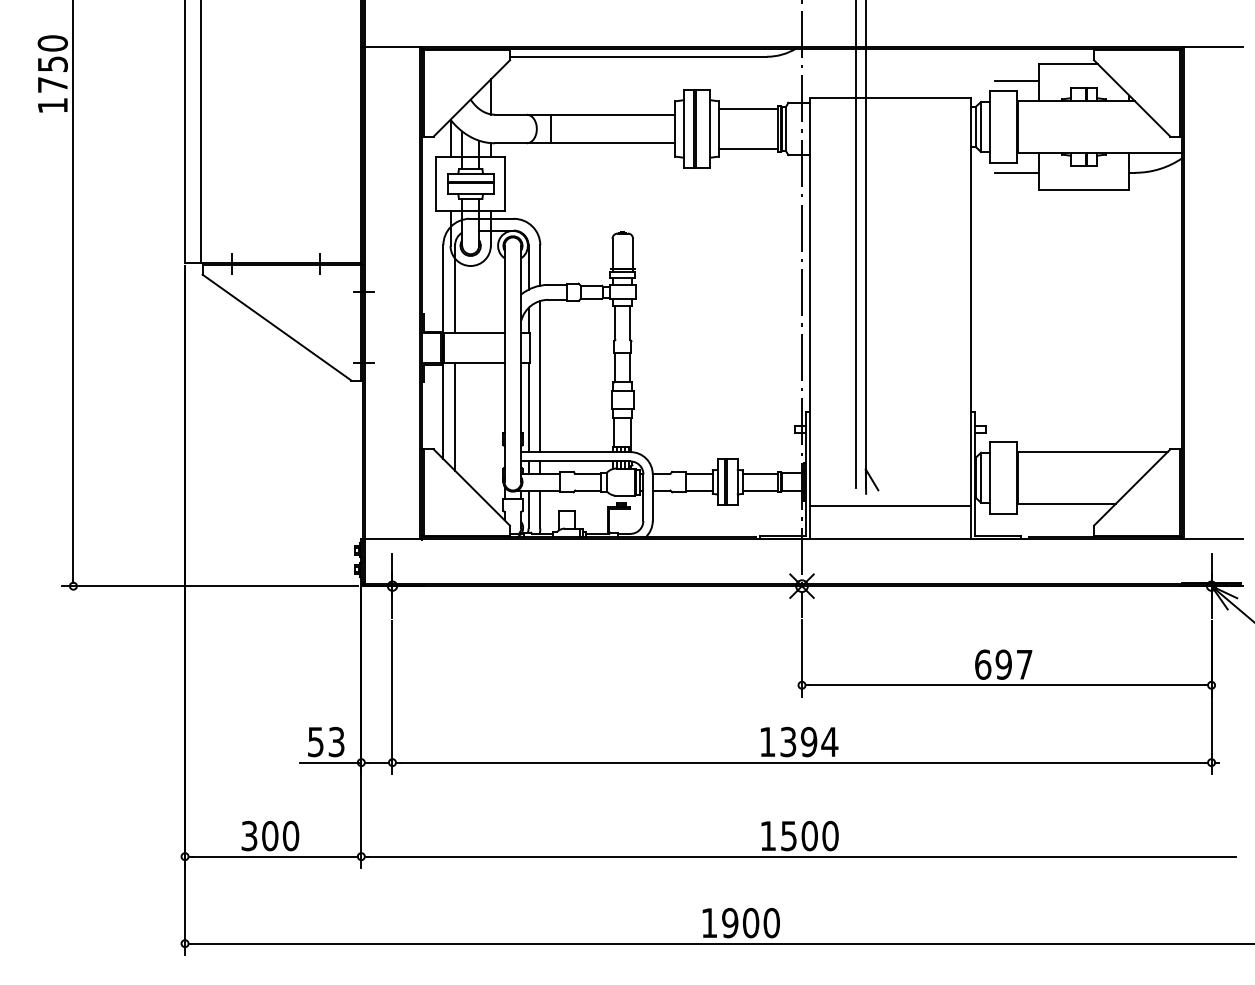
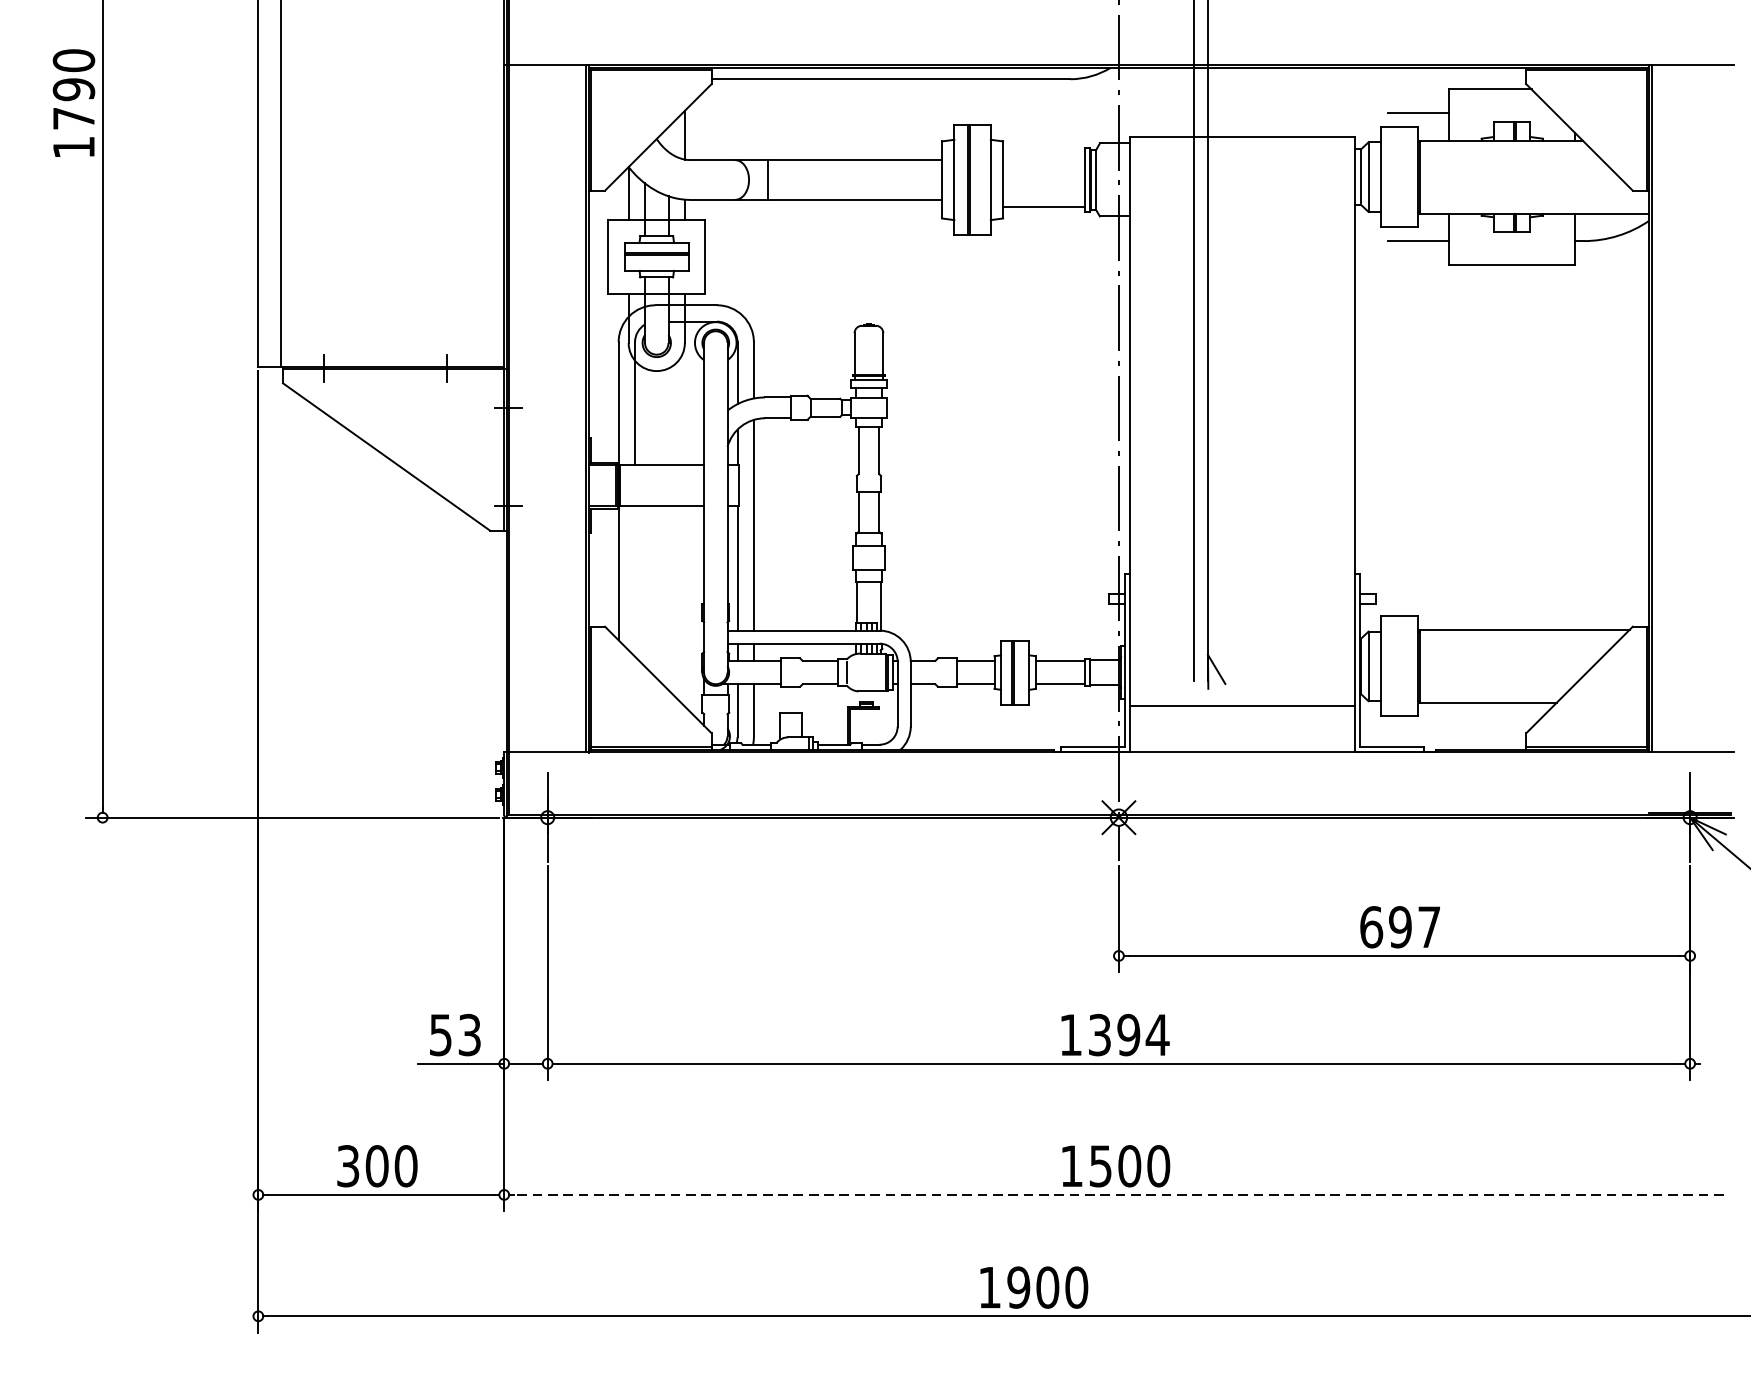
text: (52, 64) -> (73, 90), 1750 -> 1790
line: (748, 109) -> (1044, 152), removed
line: (455, 416) -> (635, 580), removed
line: (802, 856) -> (1119, 1194), solid -> dashed

